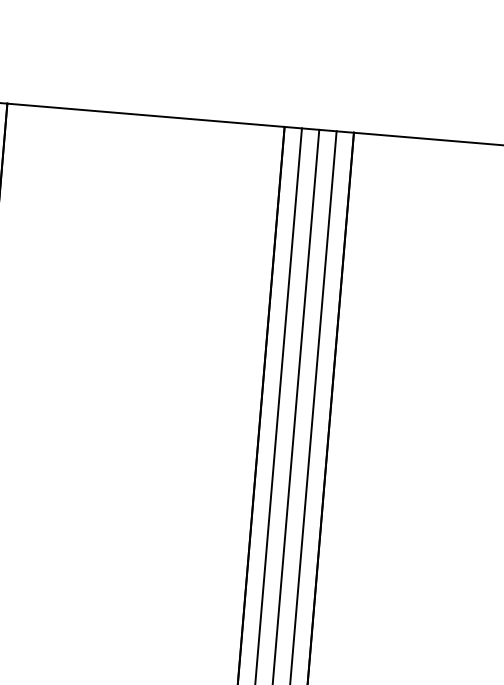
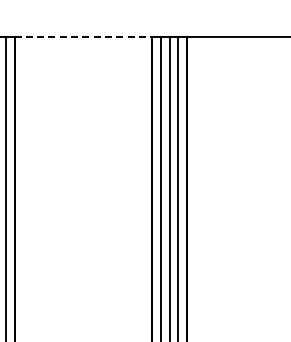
line: (146, 116) -> (83, 37), solid -> dashed

